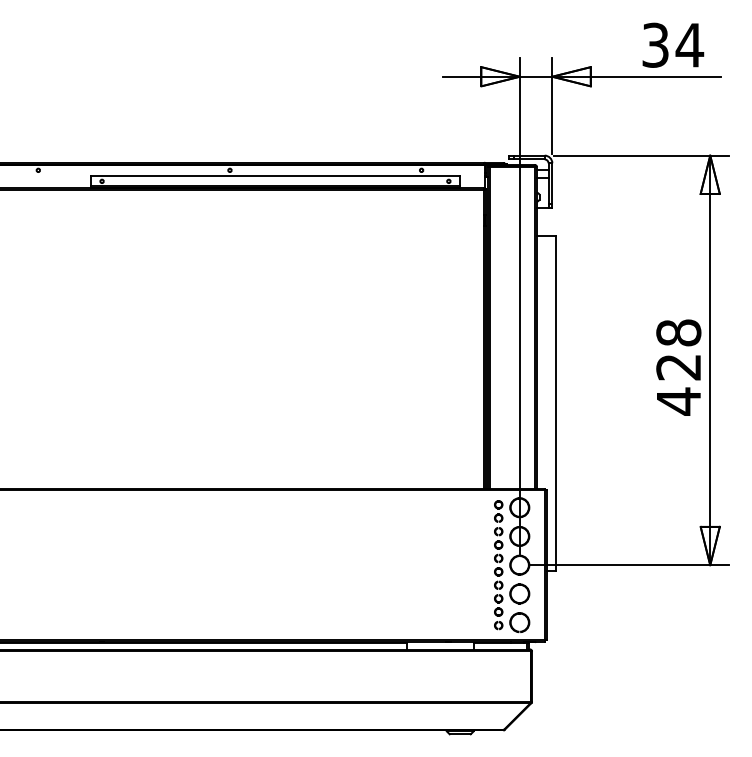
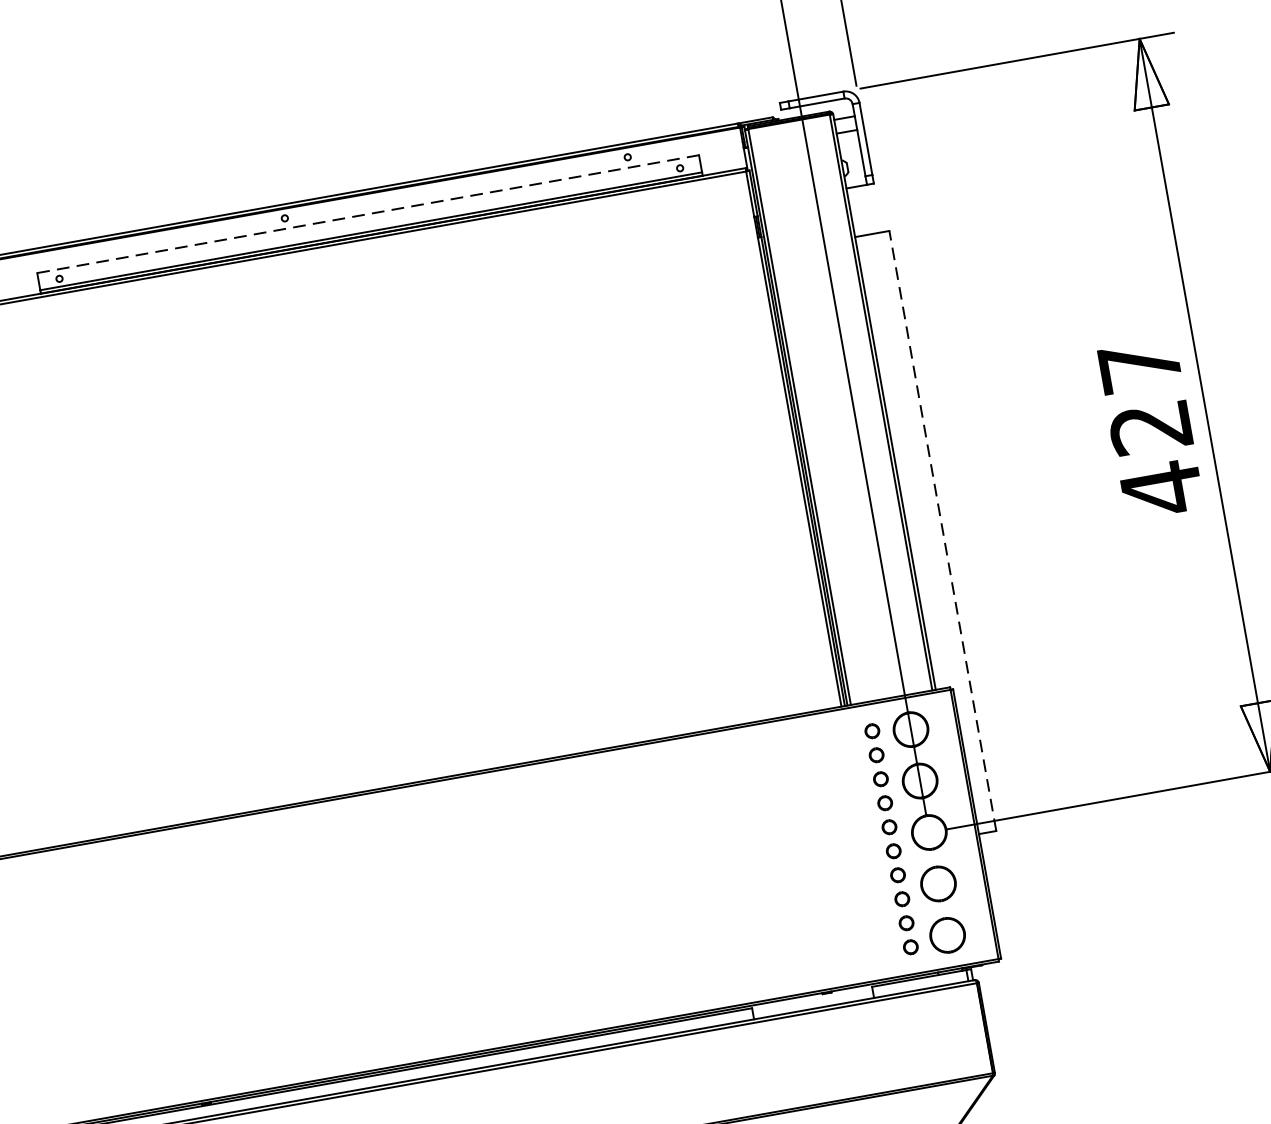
line: (275, 176) -> (368, 214), solid -> dashed
text: (678, 332) -> (1139, 365), 428 -> 427
line: (556, 403) -> (943, 531), solid -> dashed

